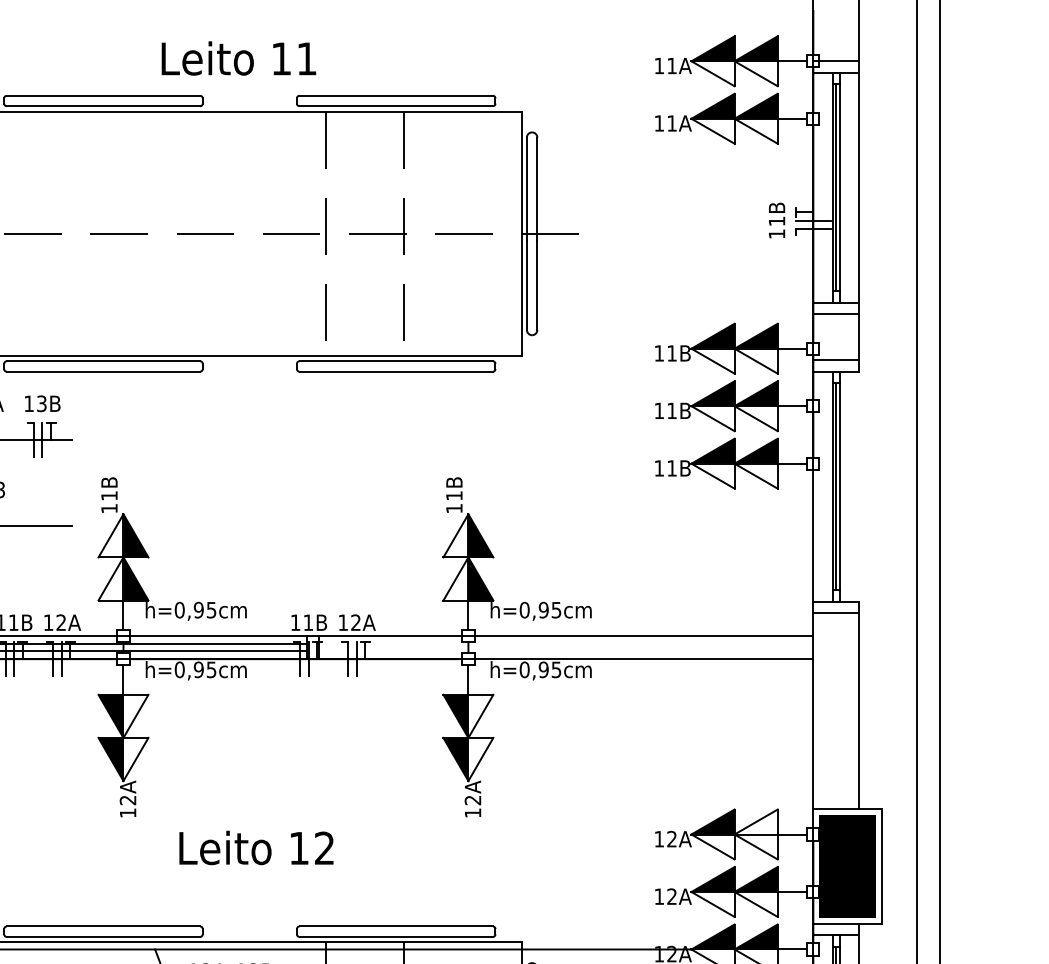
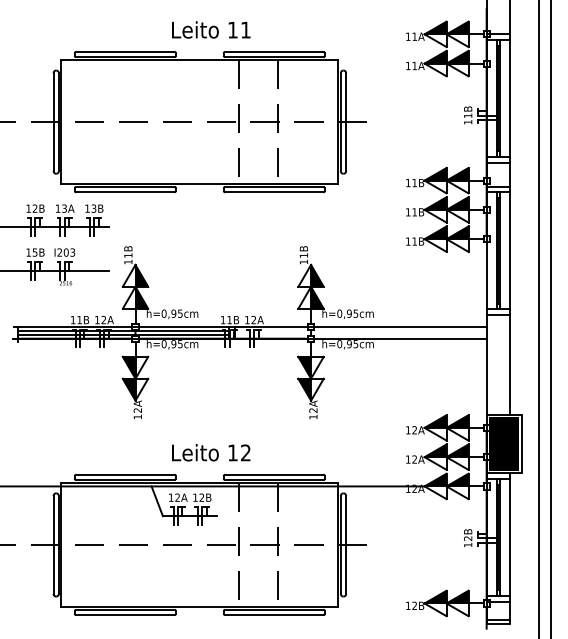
text: (239, 57) -> (211, 29), moved
line: (858, 485) -> (509, 250), added
fill: (756, 821) -> (457, 421), added
text: (257, 847) -> (211, 452), moved

